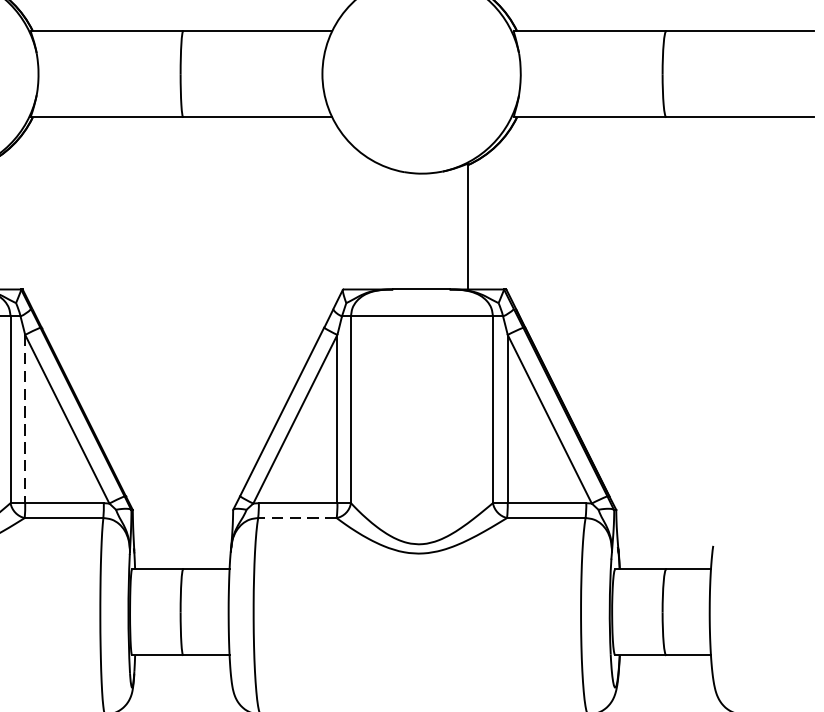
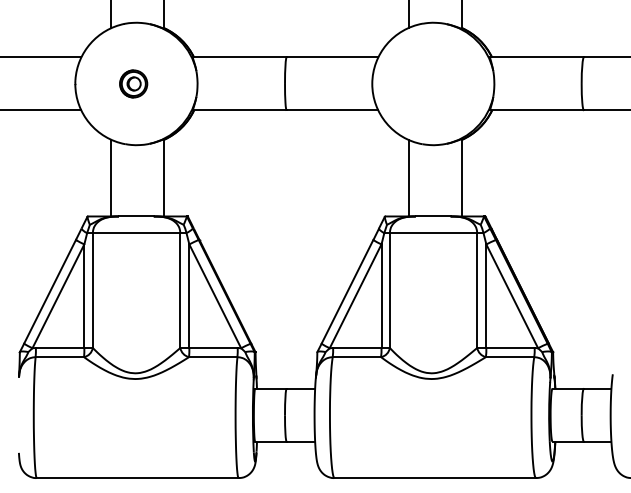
line: (381, 226) -> (408, 177), added
line: (25, 419) -> (189, 296), dashed -> solid
line: (296, 518) -> (356, 357), dashed -> solid

